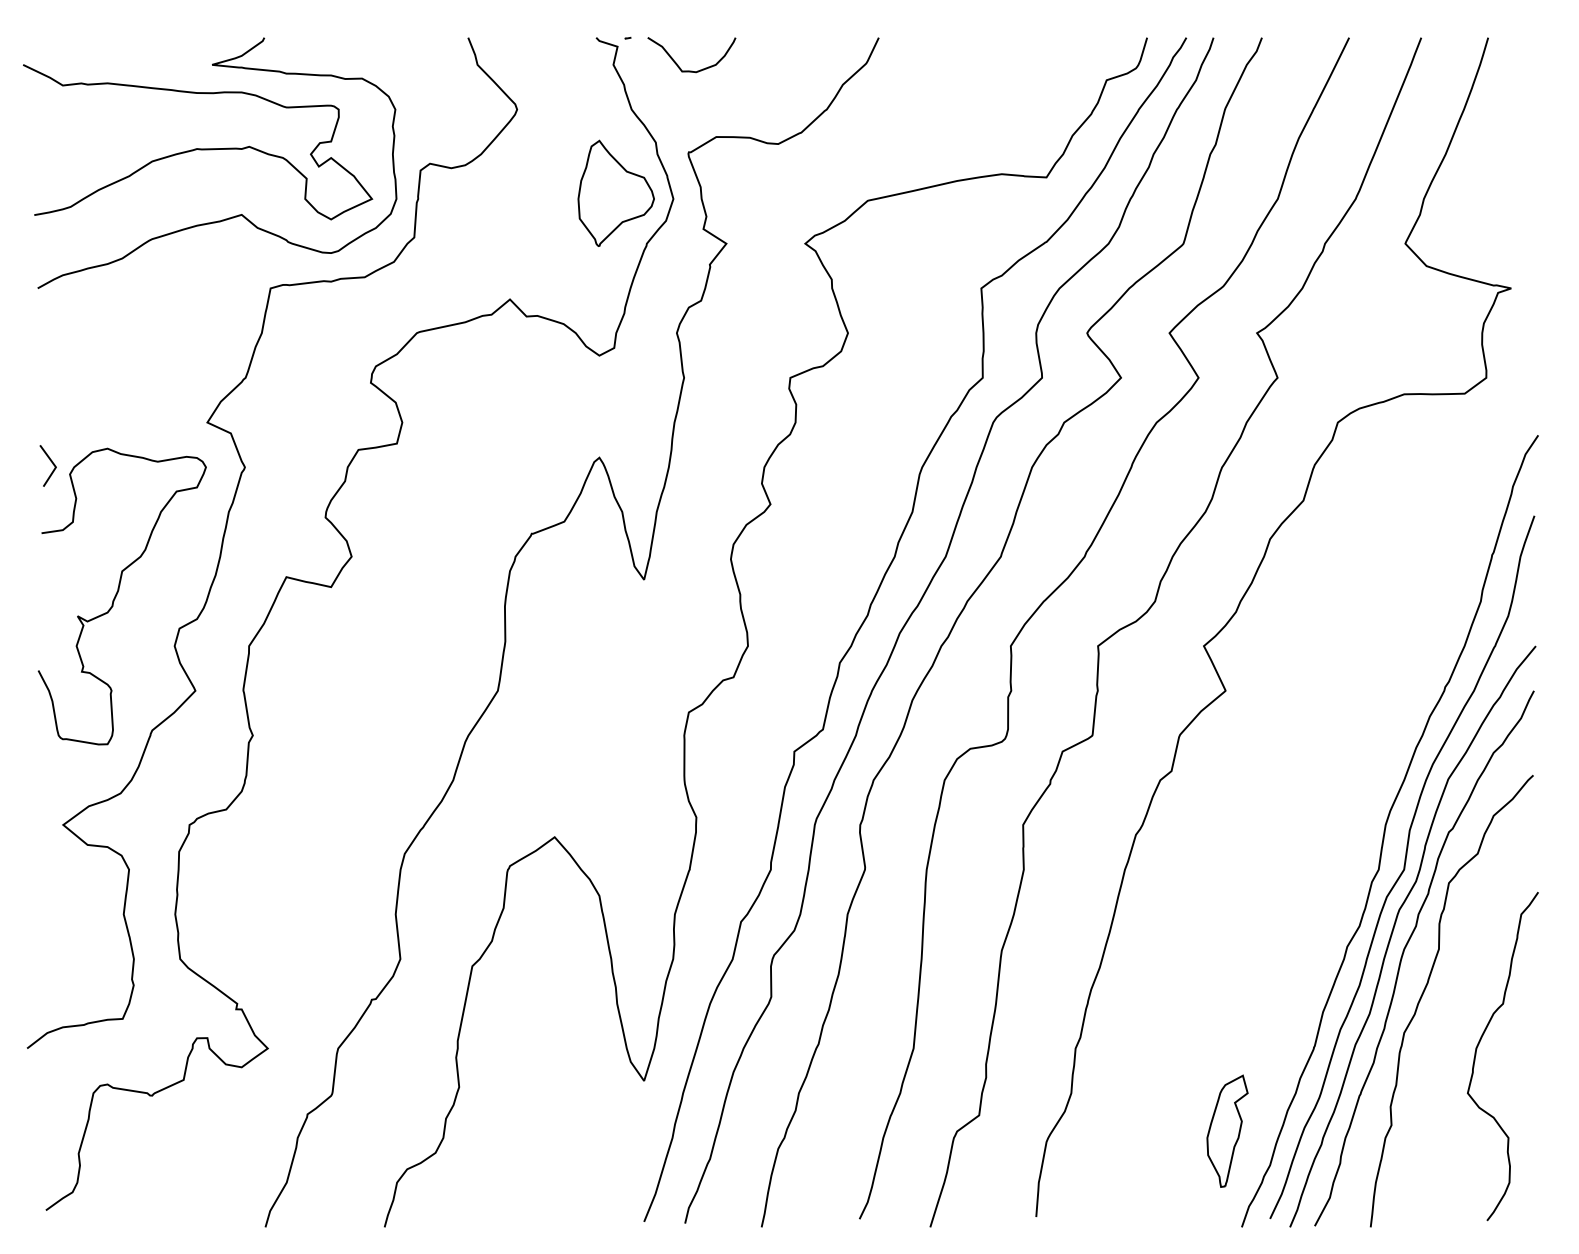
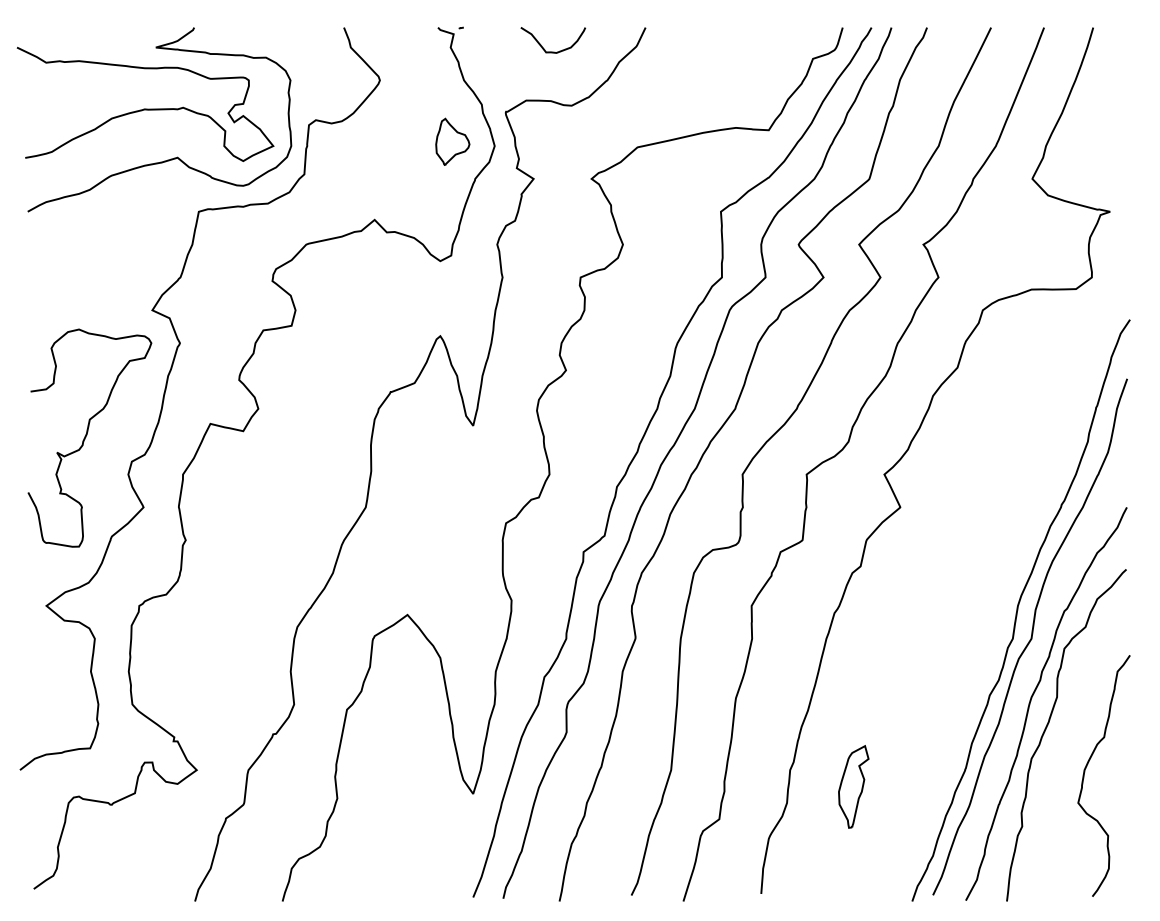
curve: (692, 70) -> (553, 51), moved
part: (615, 192) -> (452, 141), size x0.6
line: (50, 462) -> (37, 339), removed
curve: (1394, 930) -> (1024, 683), removed
part: (1227, 1130) -> (853, 786), moved

